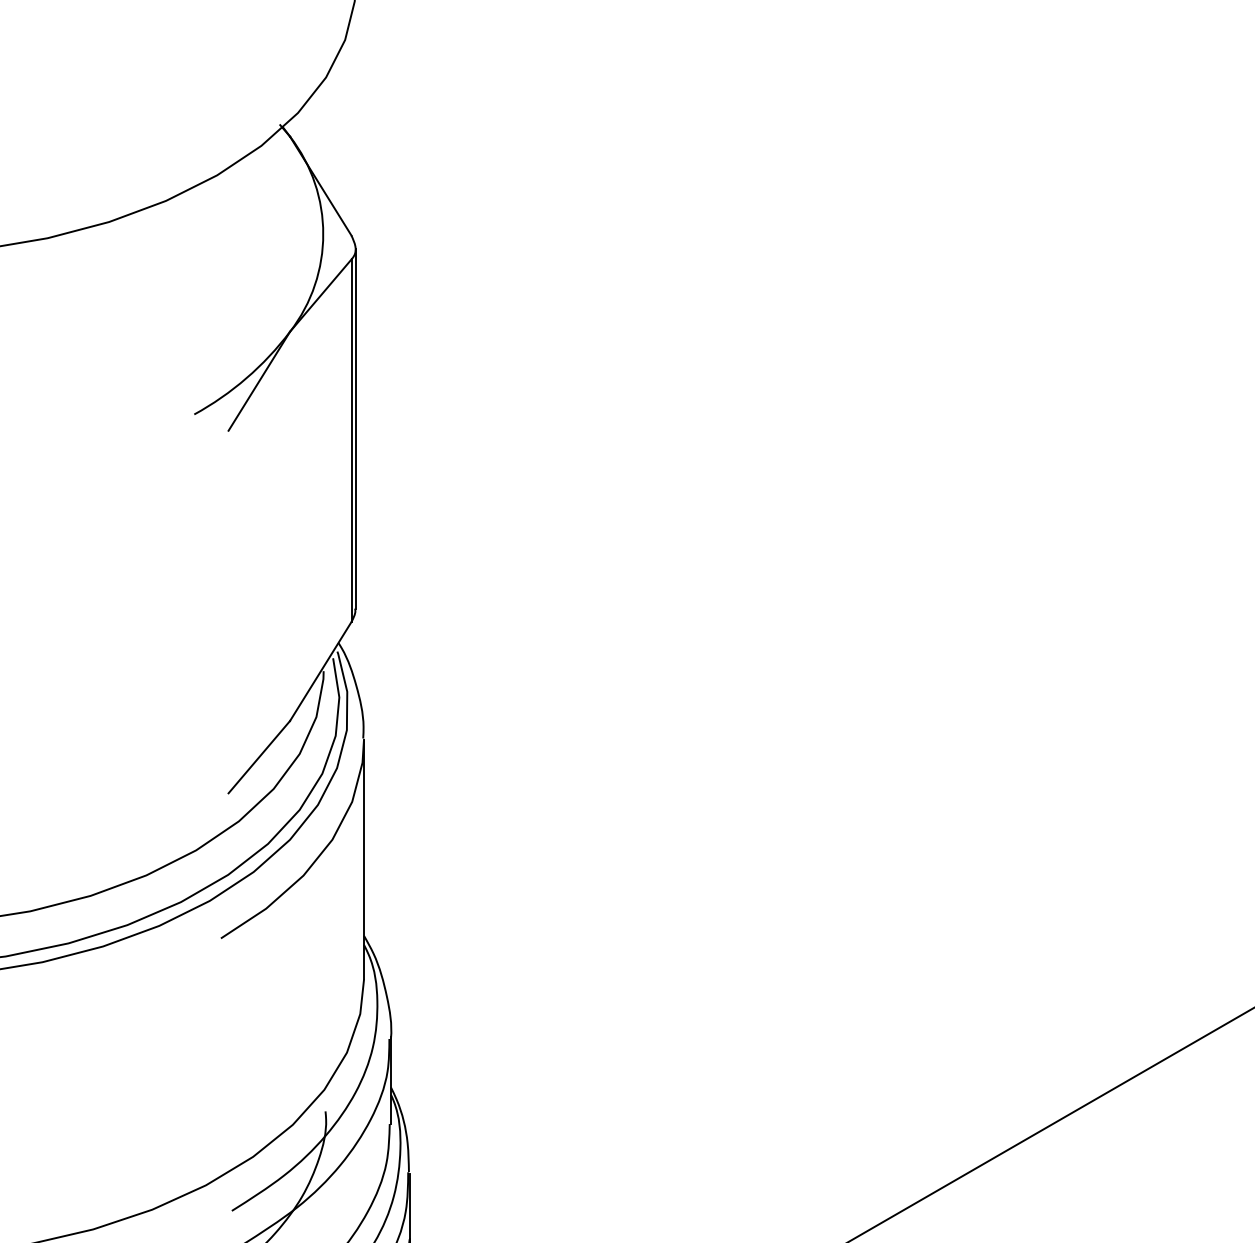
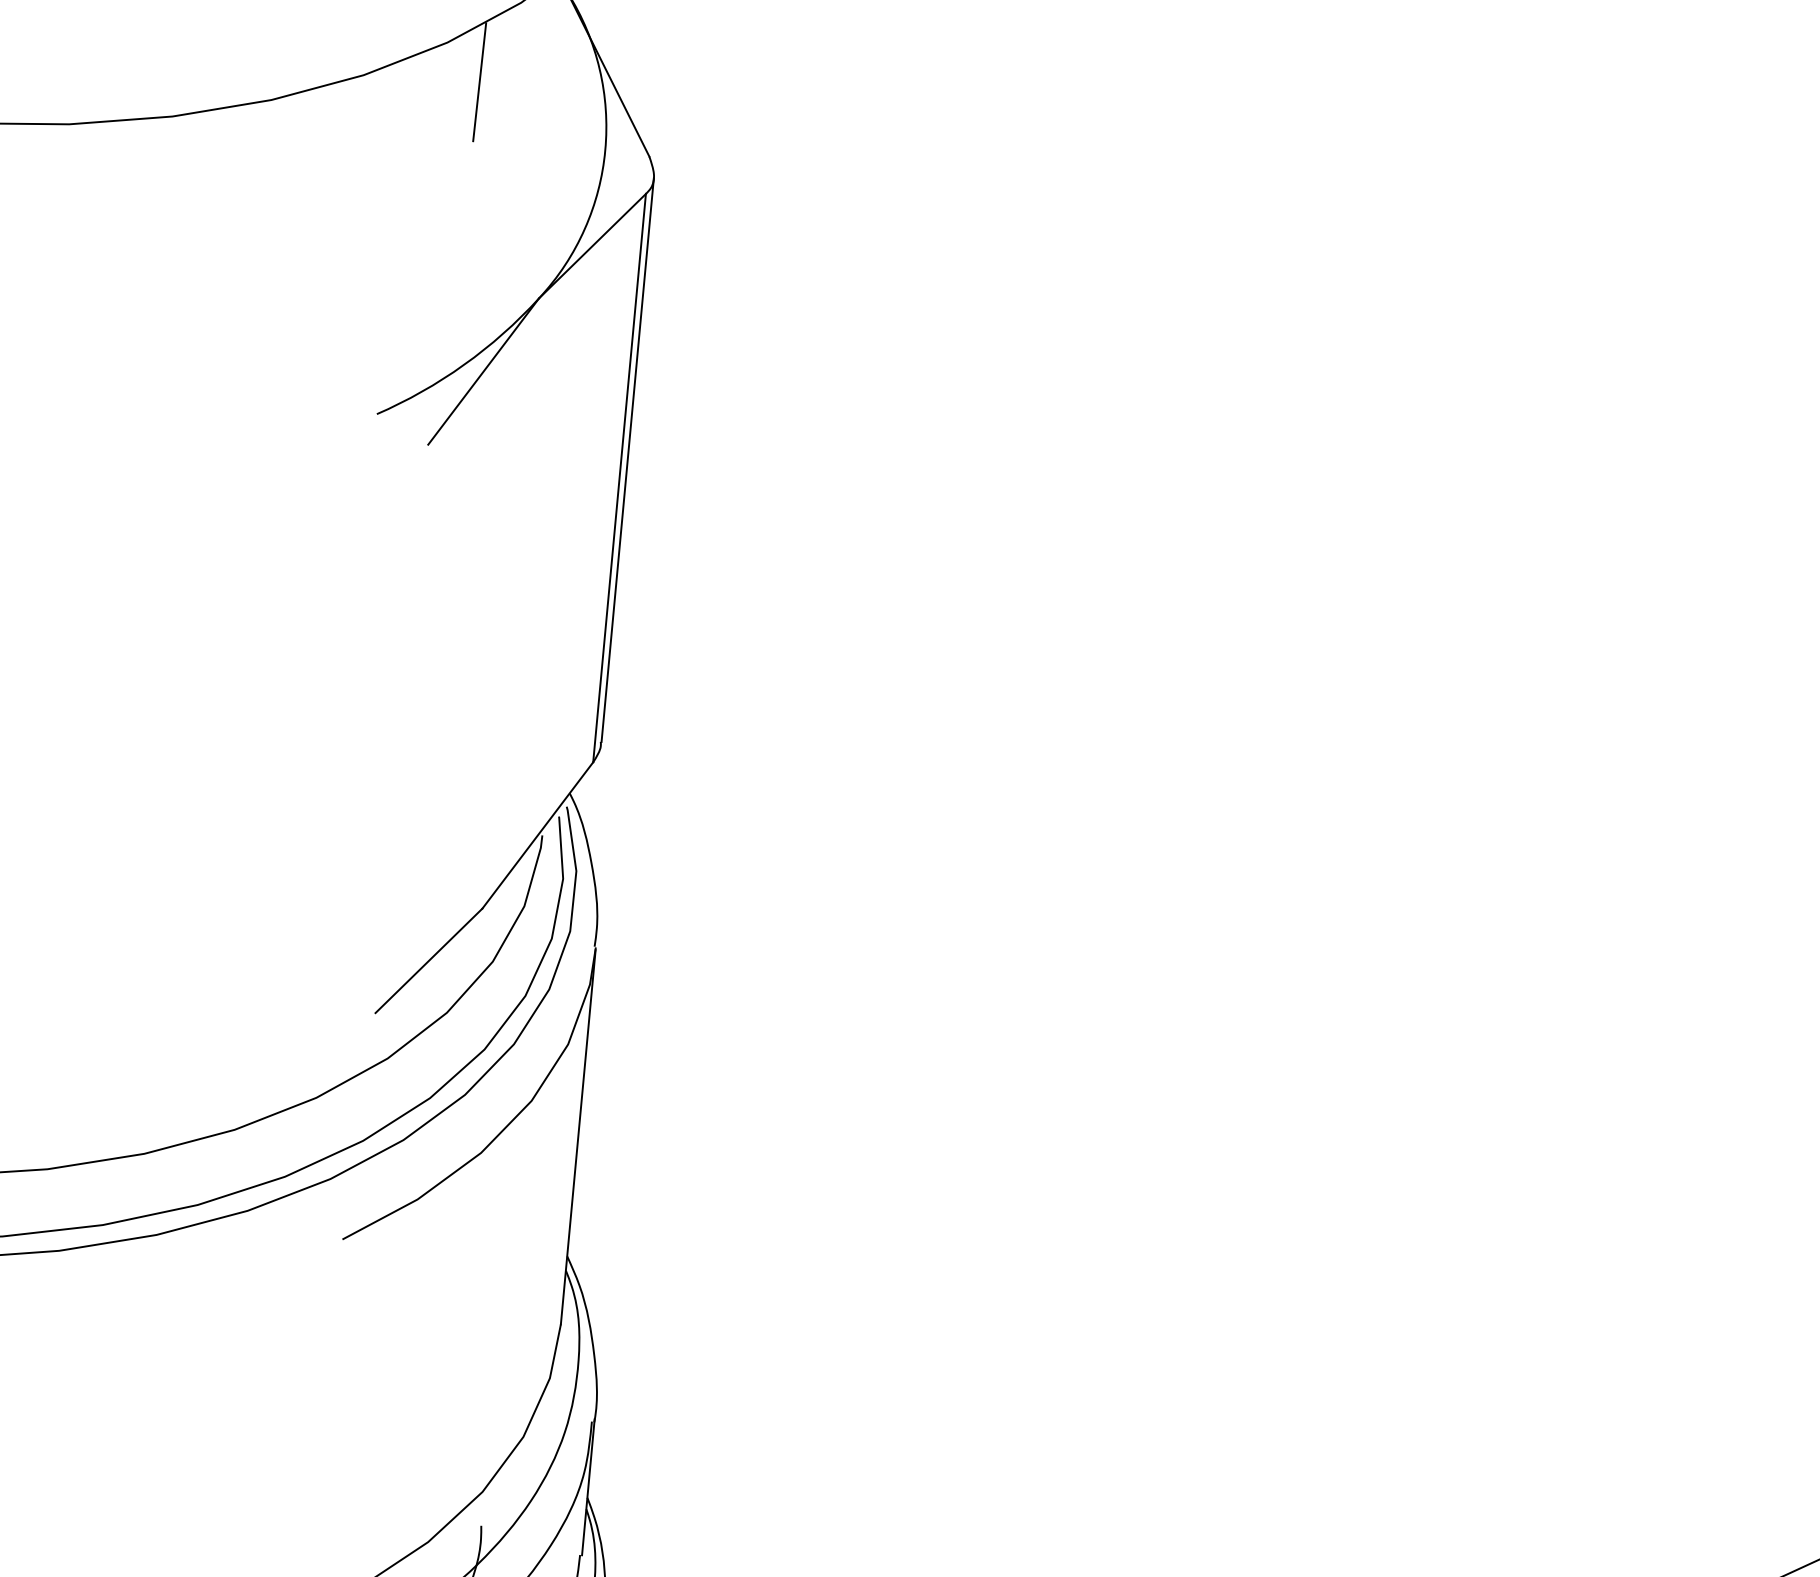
line: (239, 198) -> (479, 82), added

